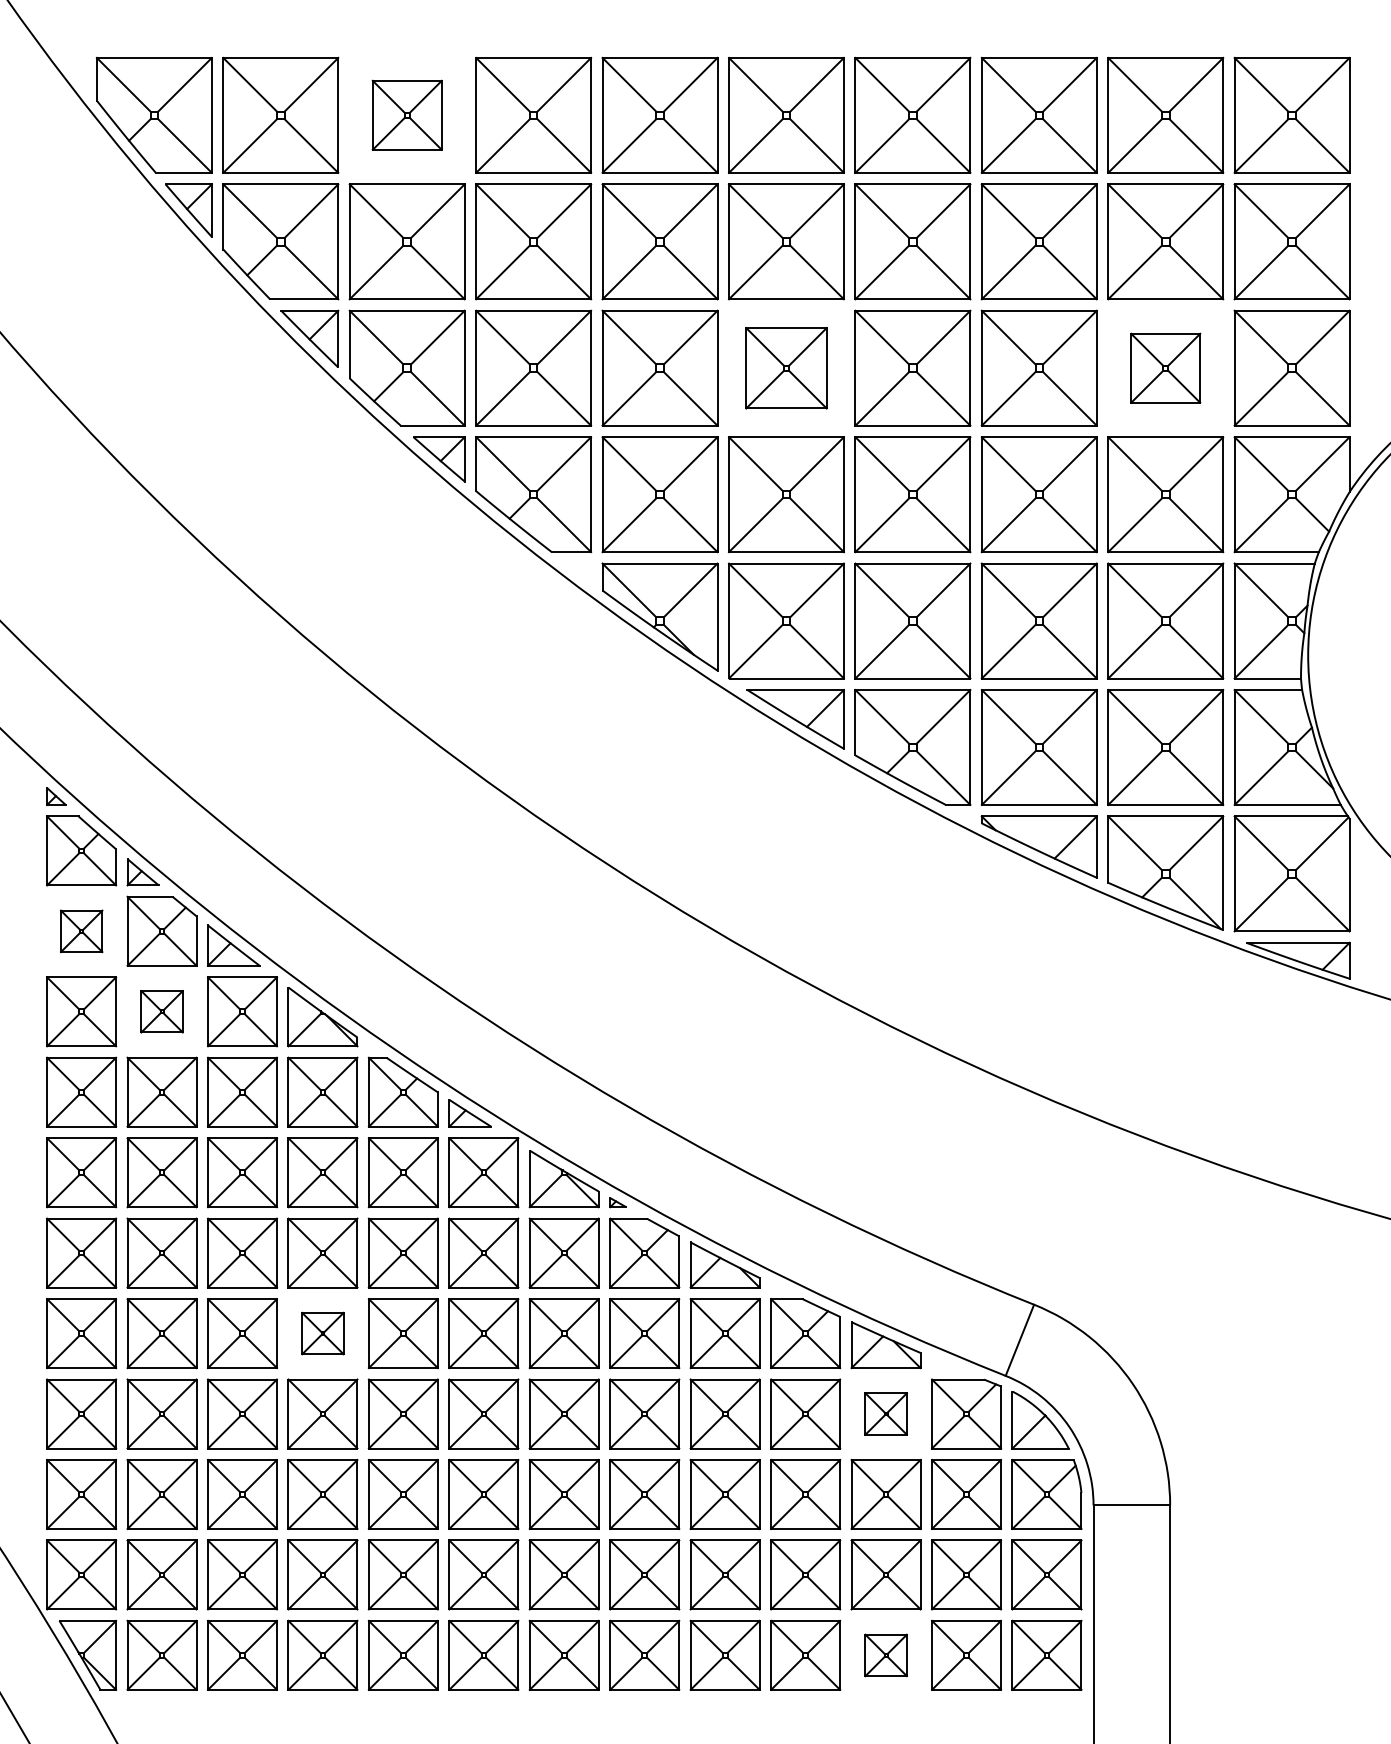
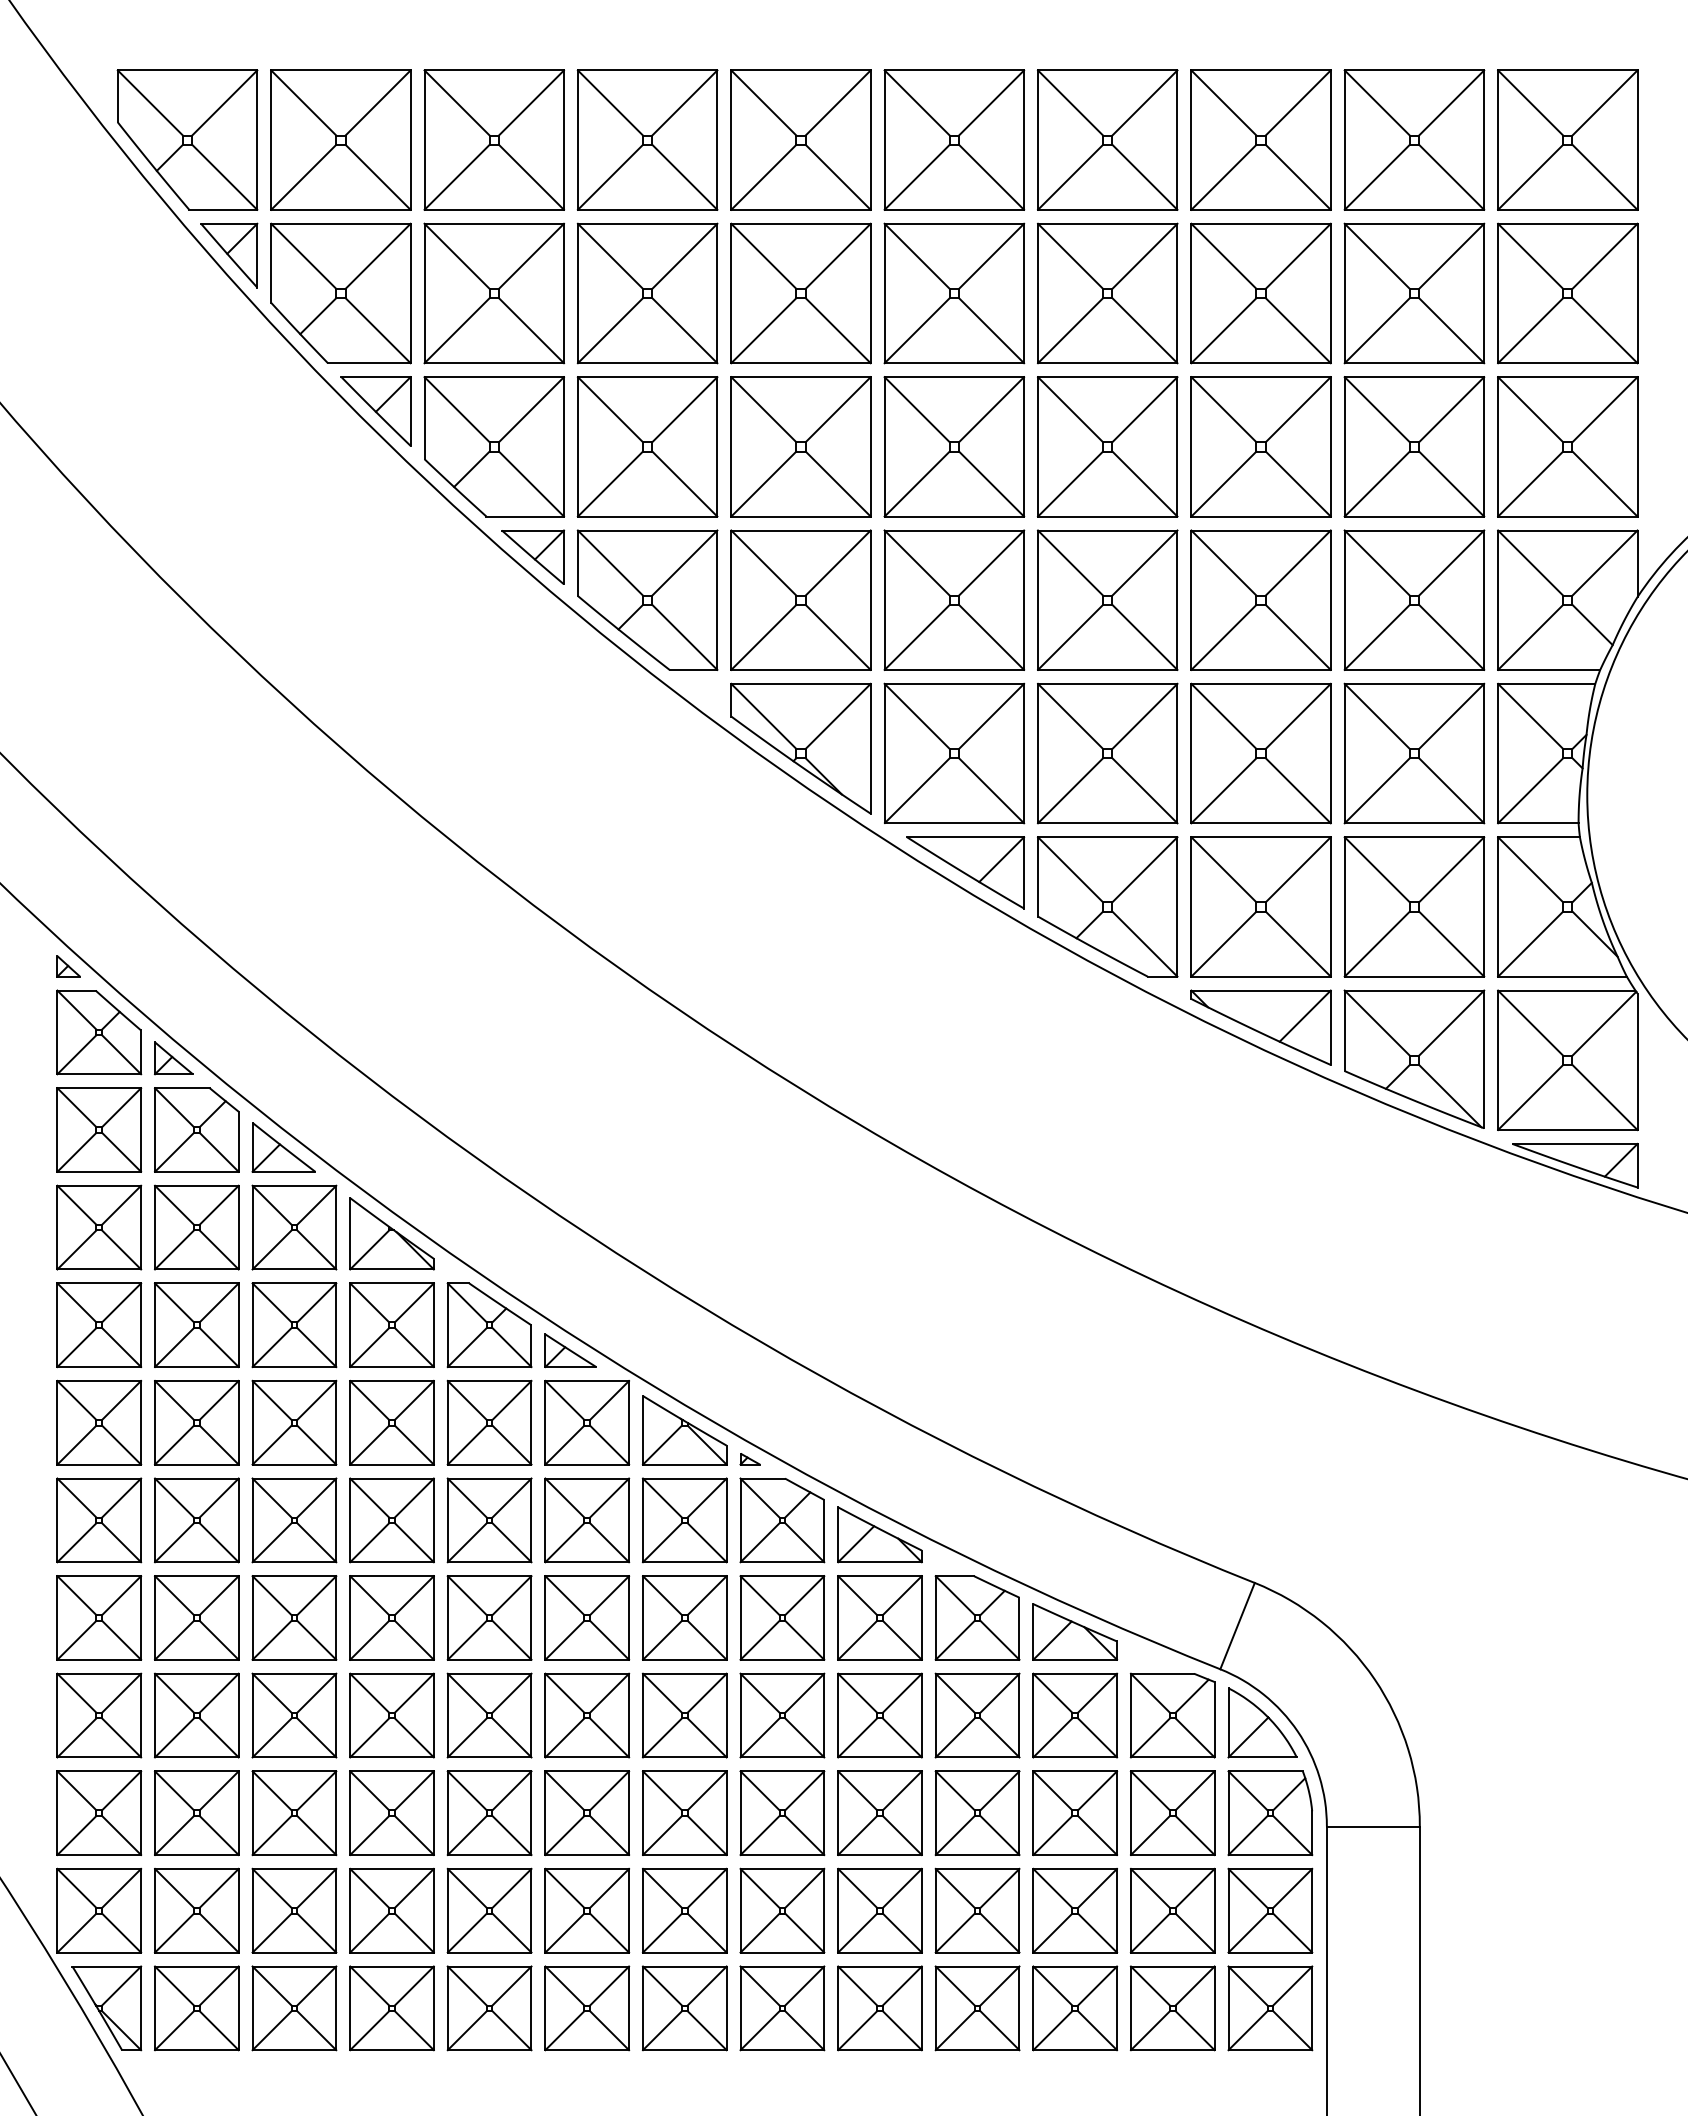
part: (407, 114) -> (494, 139), size x1.67
part: (786, 367) -> (954, 446), size x1.43
part: (1165, 367) -> (1414, 446), size x1.67
part: (81, 930) -> (99, 1129), size x1.67
part: (161, 1011) -> (196, 1227), size x1.67
part: (322, 1333) -> (391, 1617), size x1.67
part: (886, 1413) -> (1075, 1715), size x1.67
part: (886, 1655) -> (1075, 2008), size x1.67

